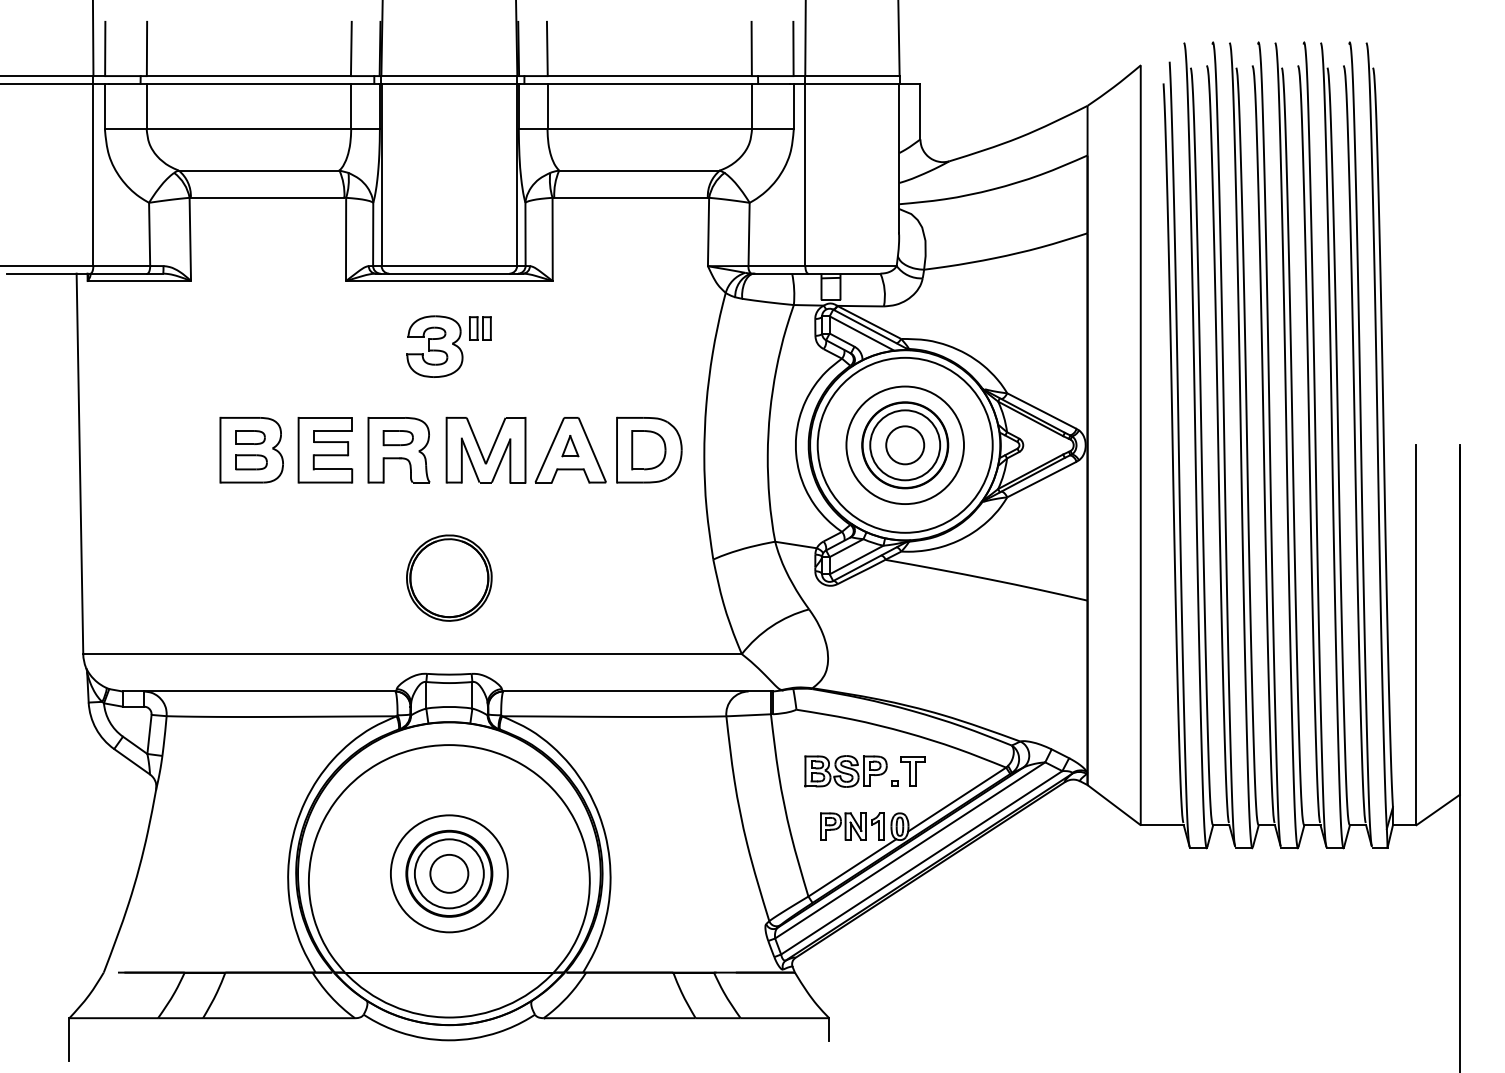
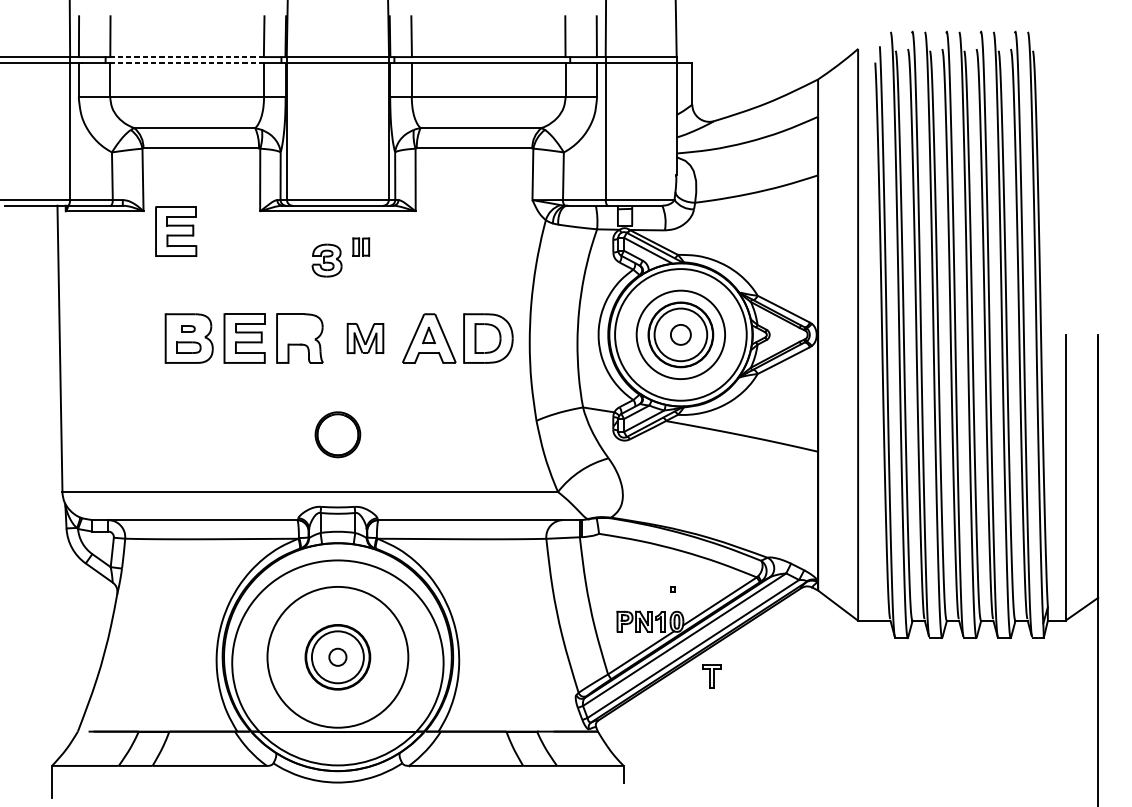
line: (248, 76) -> (186, 57), solid -> dashed
line: (248, 83) -> (186, 62), solid -> dashed
part: (234, 308) -> (176, 231), added
part: (434, 346) -> (326, 260), size x0.7
part: (250, 437) -> (188, 329), size x0.6
part: (397, 438) -> (298, 329), removed
circle: (905, 445) -> (681, 335), size x0.7
part: (485, 449) -> (365, 338), size x0.6
part: (449, 577) -> (338, 434), size x0.7
part: (845, 771) -> (635, 580), removed
part: (912, 771) -> (711, 676), moved
circle: (448, 873) -> (337, 657), size x1.6
circle: (449, 873) -> (338, 657), size x0.6

